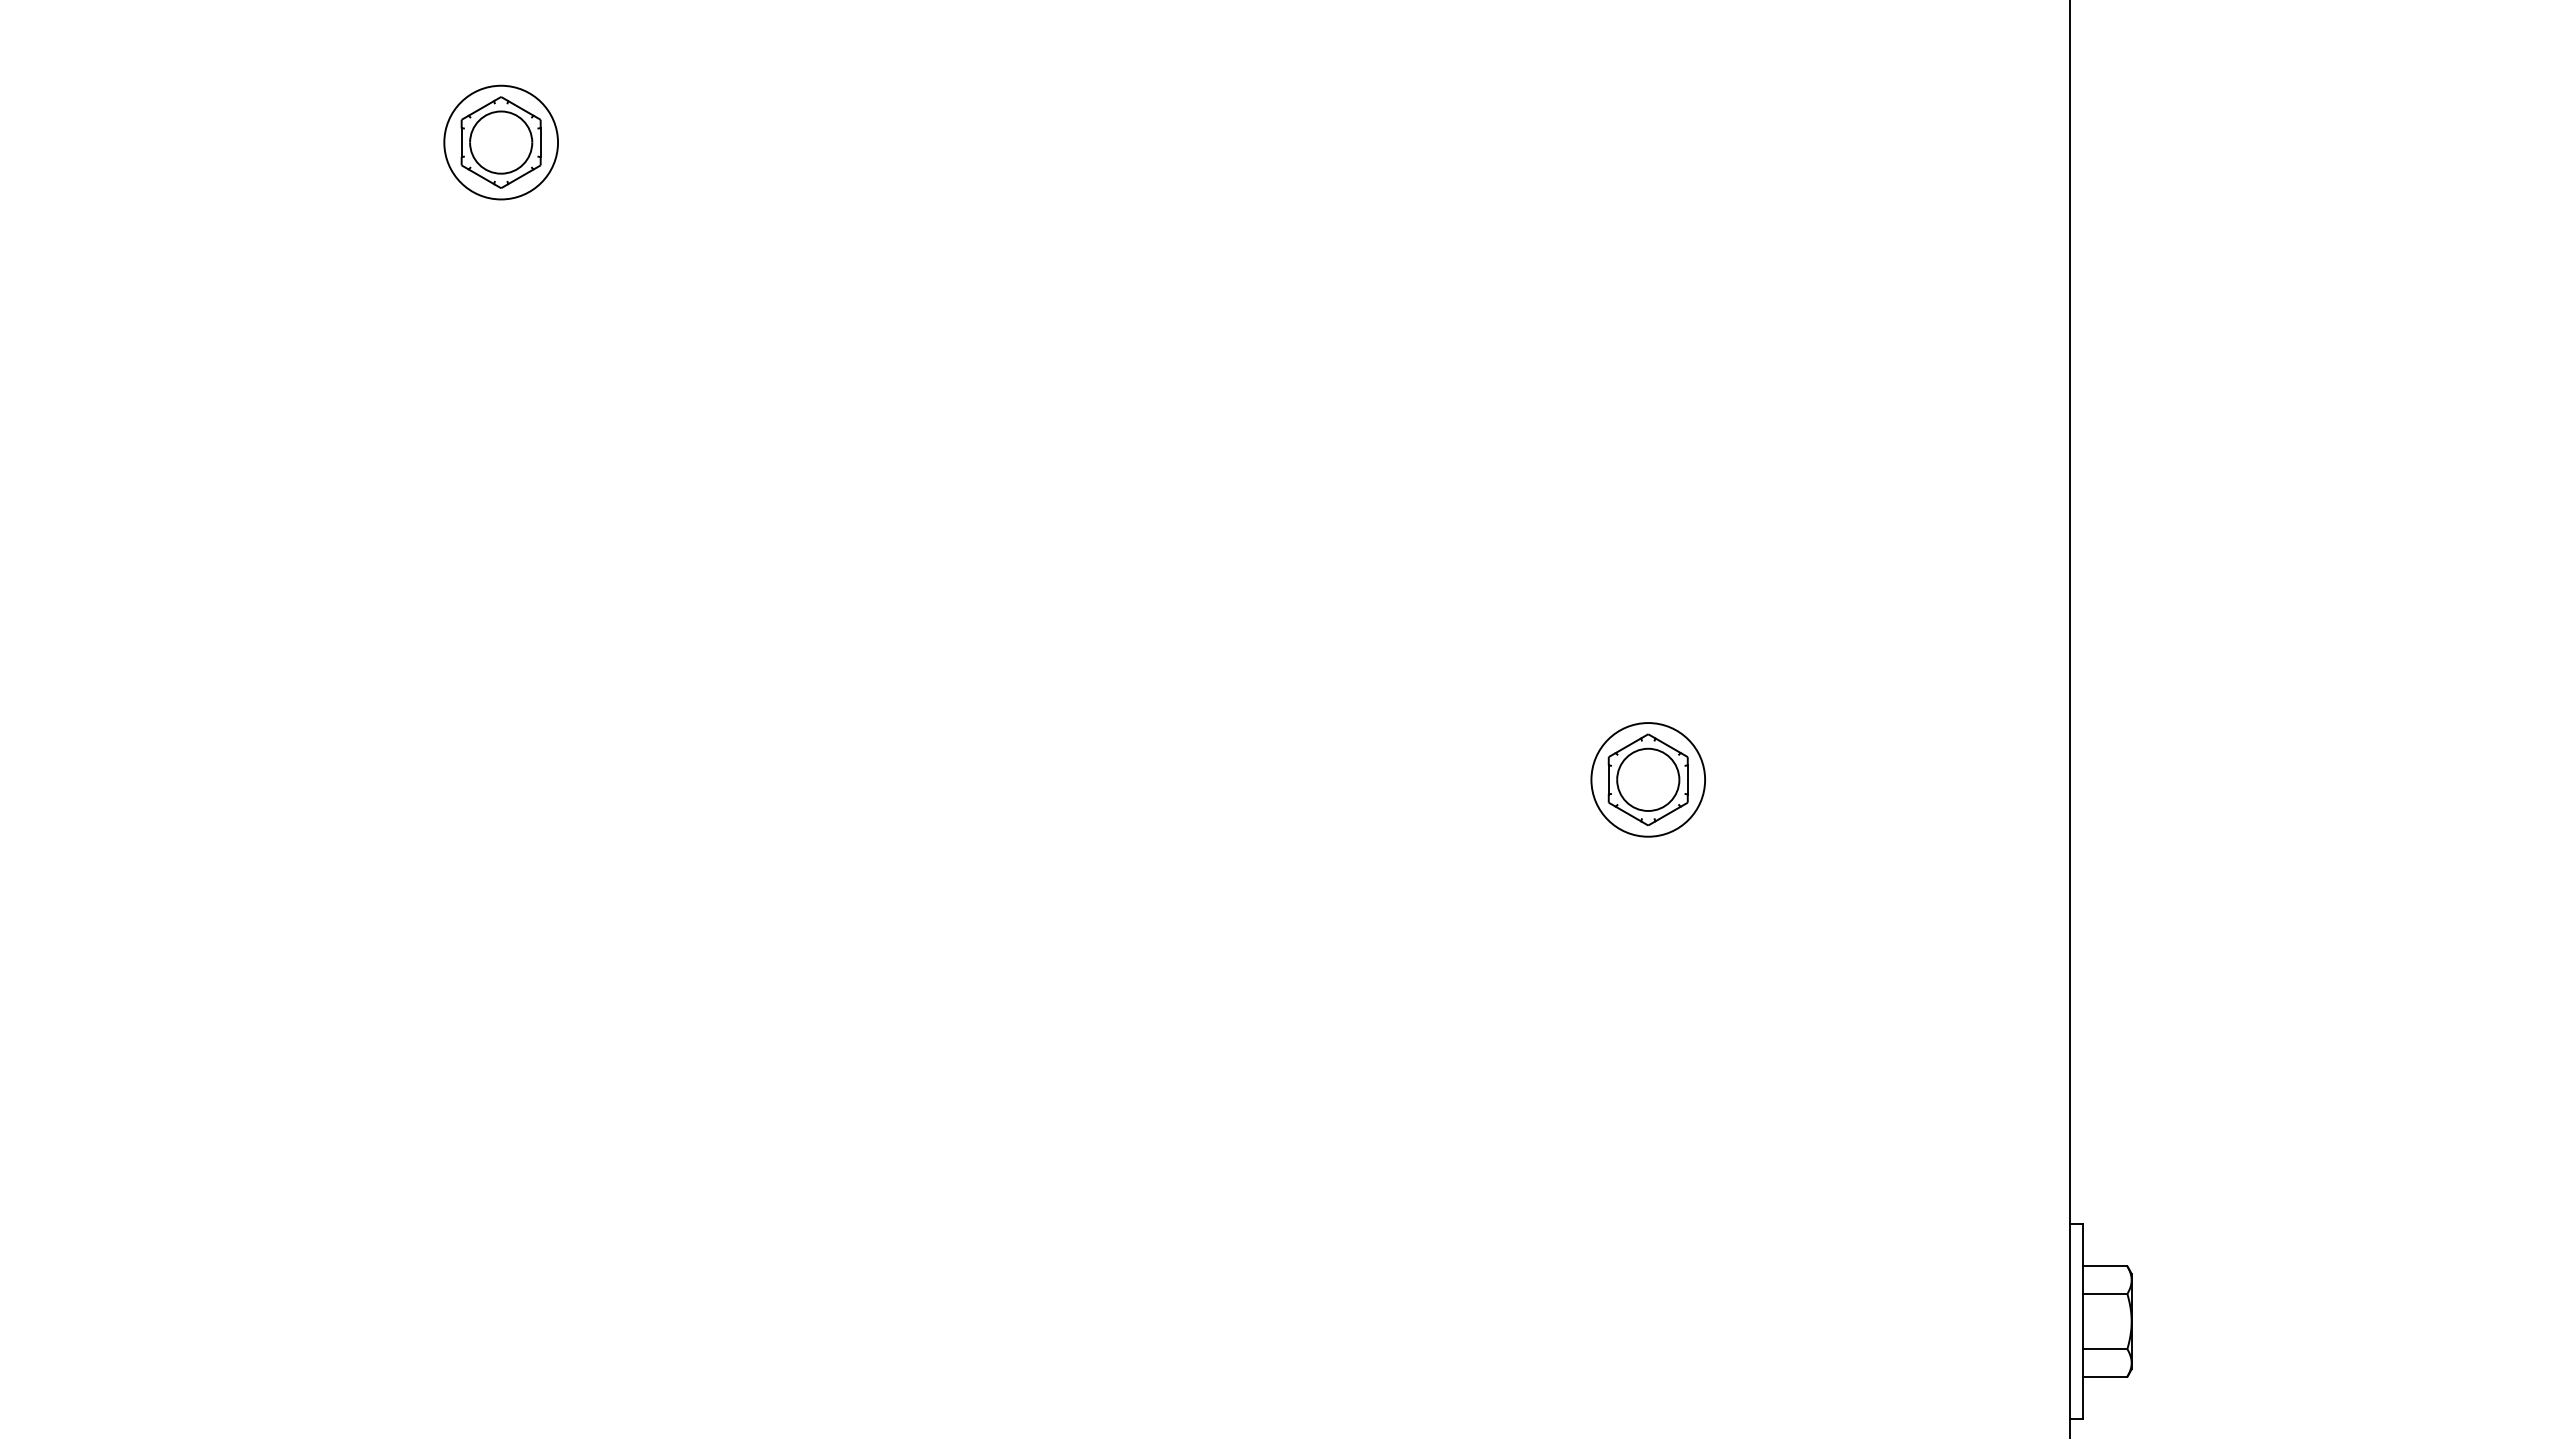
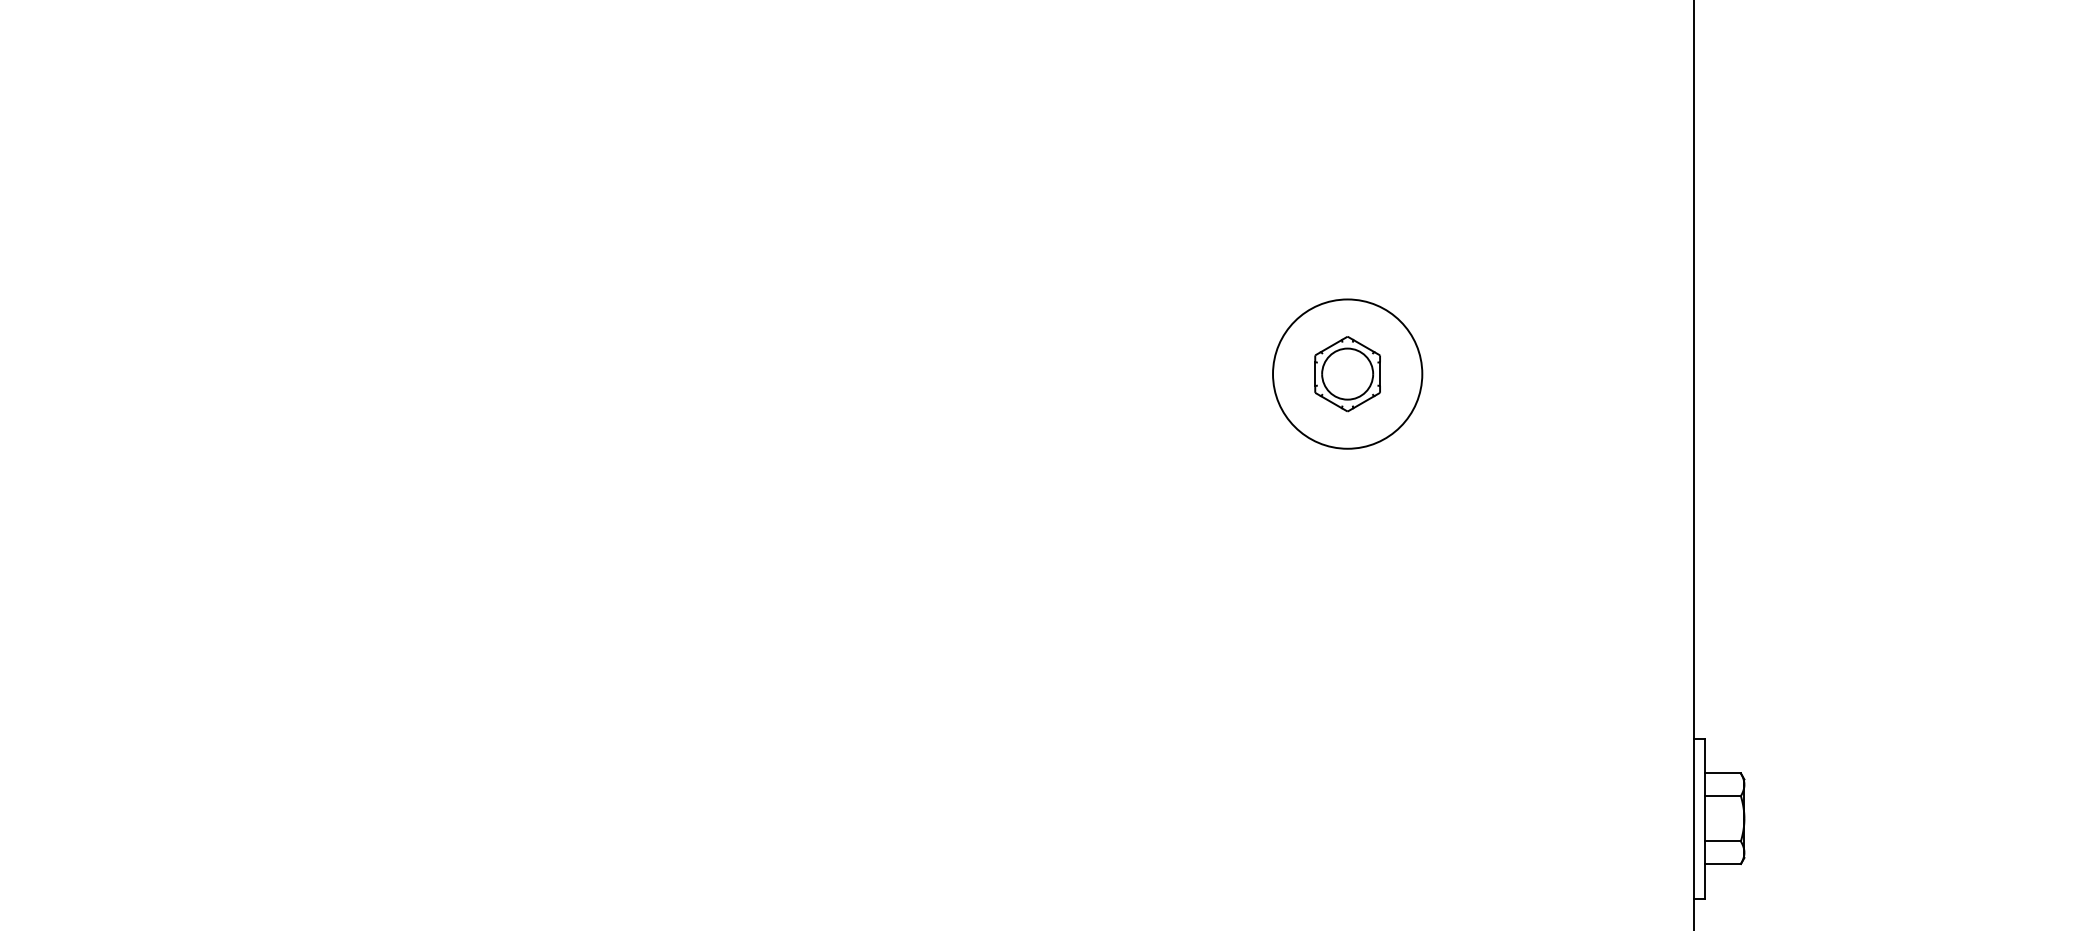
circle: (1648, 779) -> (1347, 373), size x1.6

